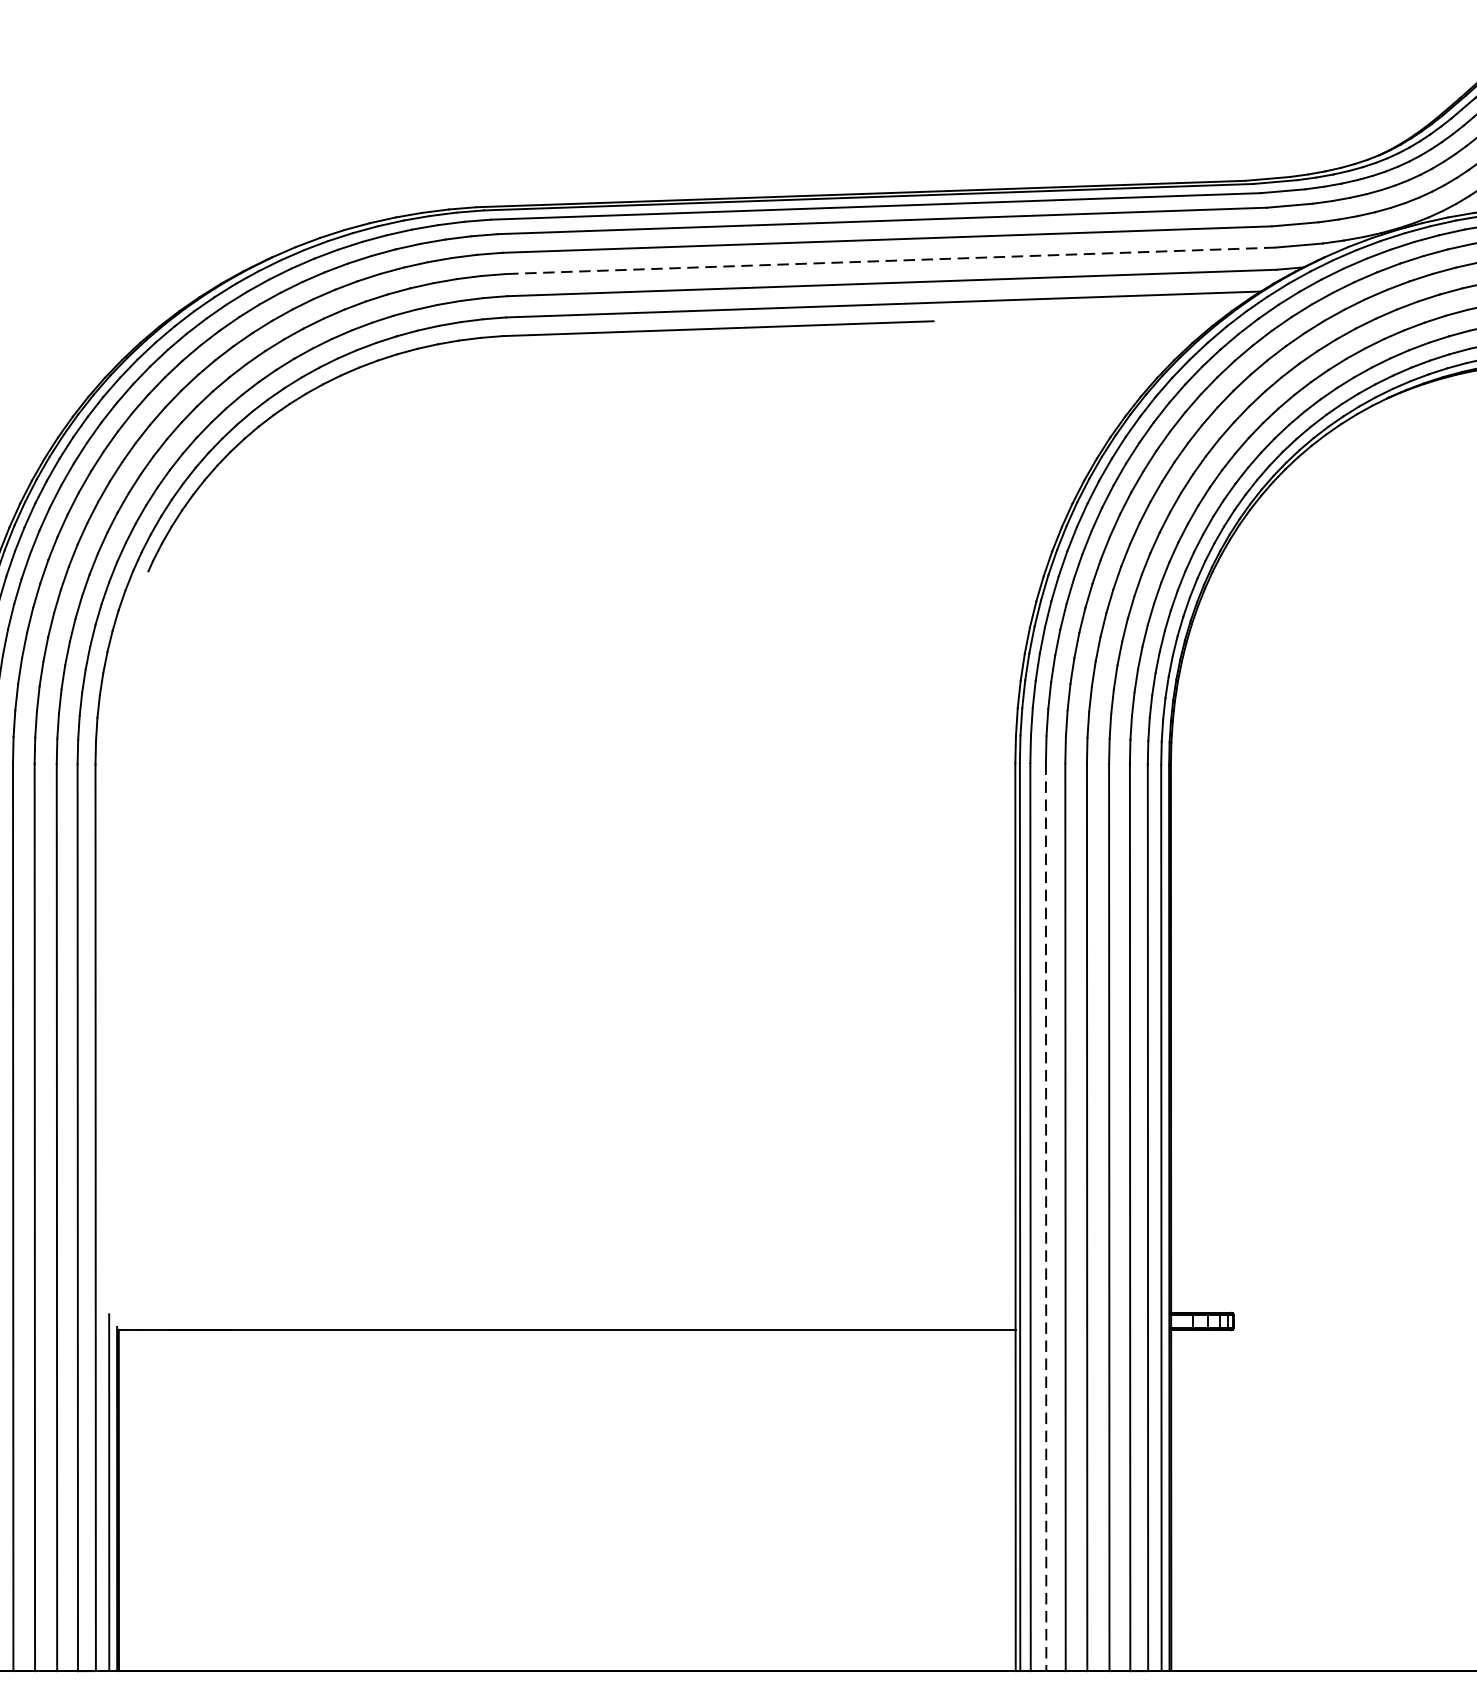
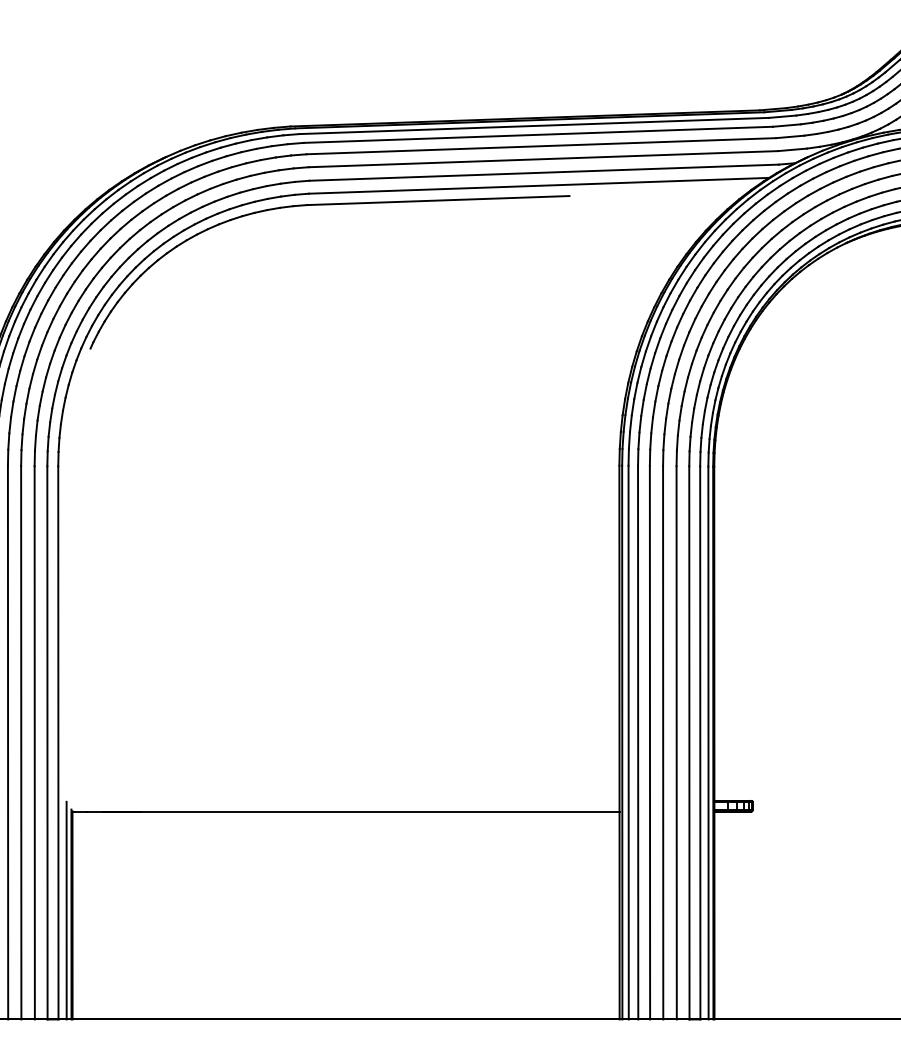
line: (890, 261) -> (543, 159), dashed -> solid
line: (1046, 1217) -> (638, 742), dashed -> solid

